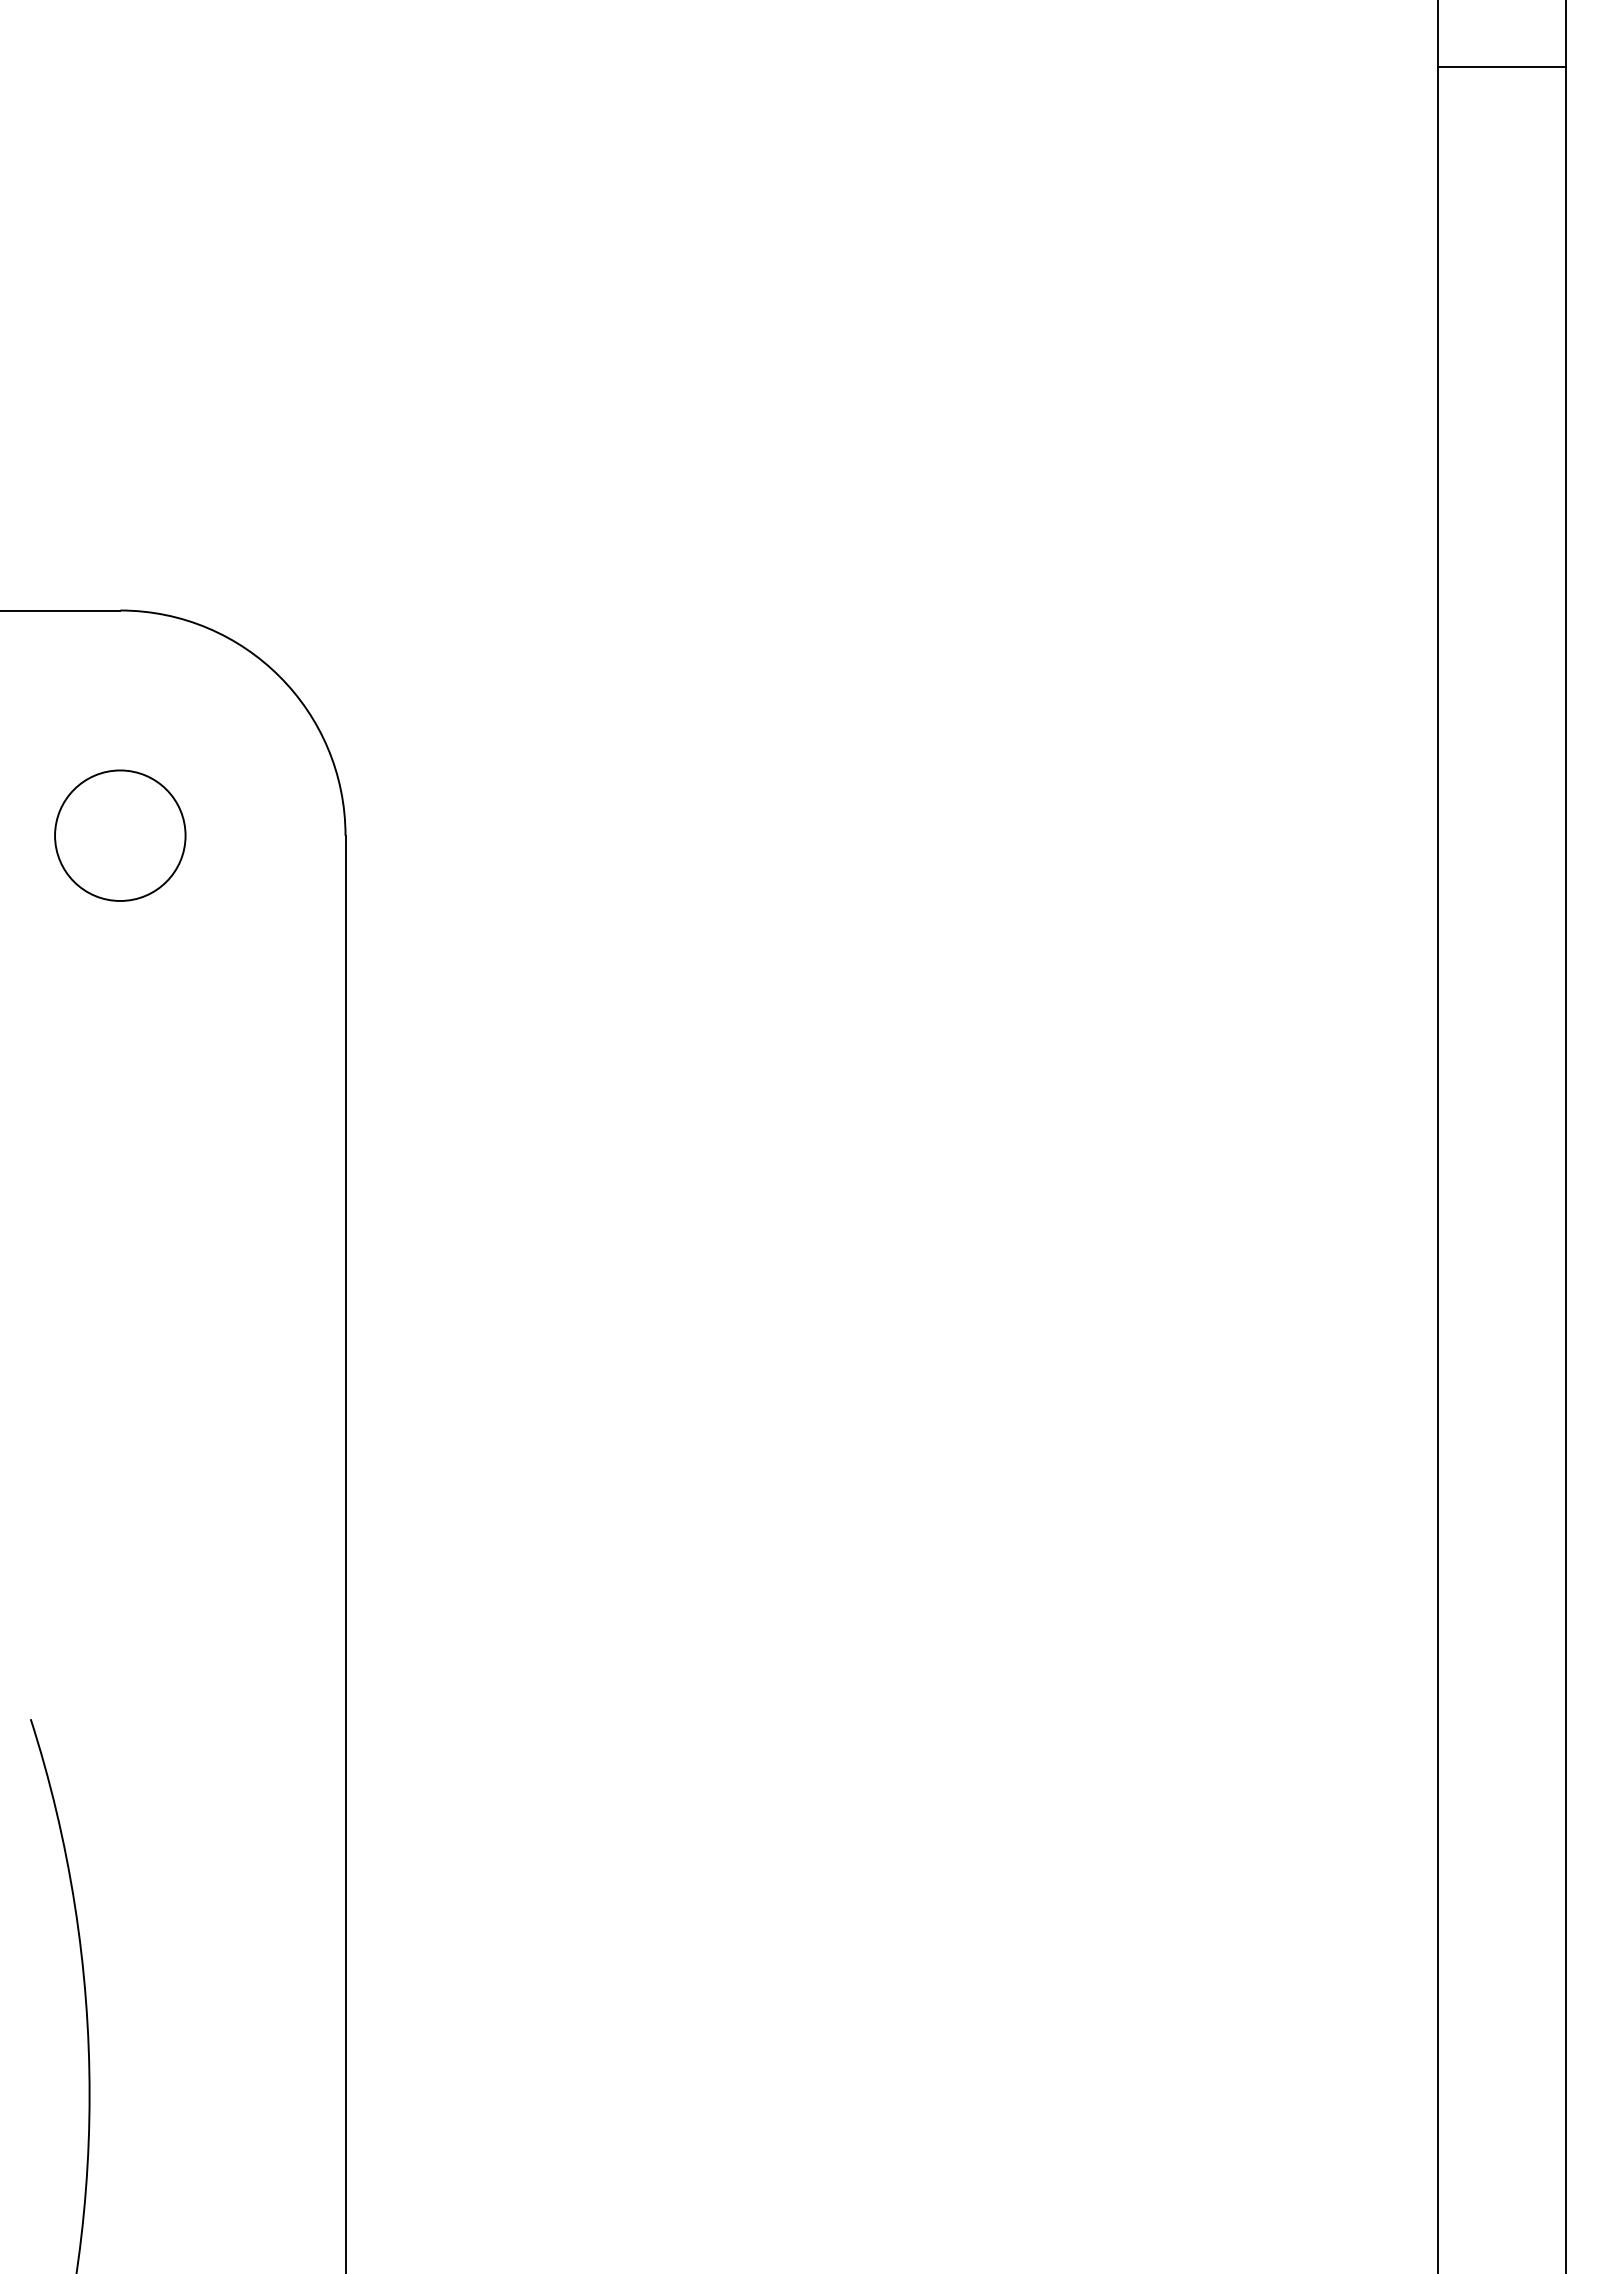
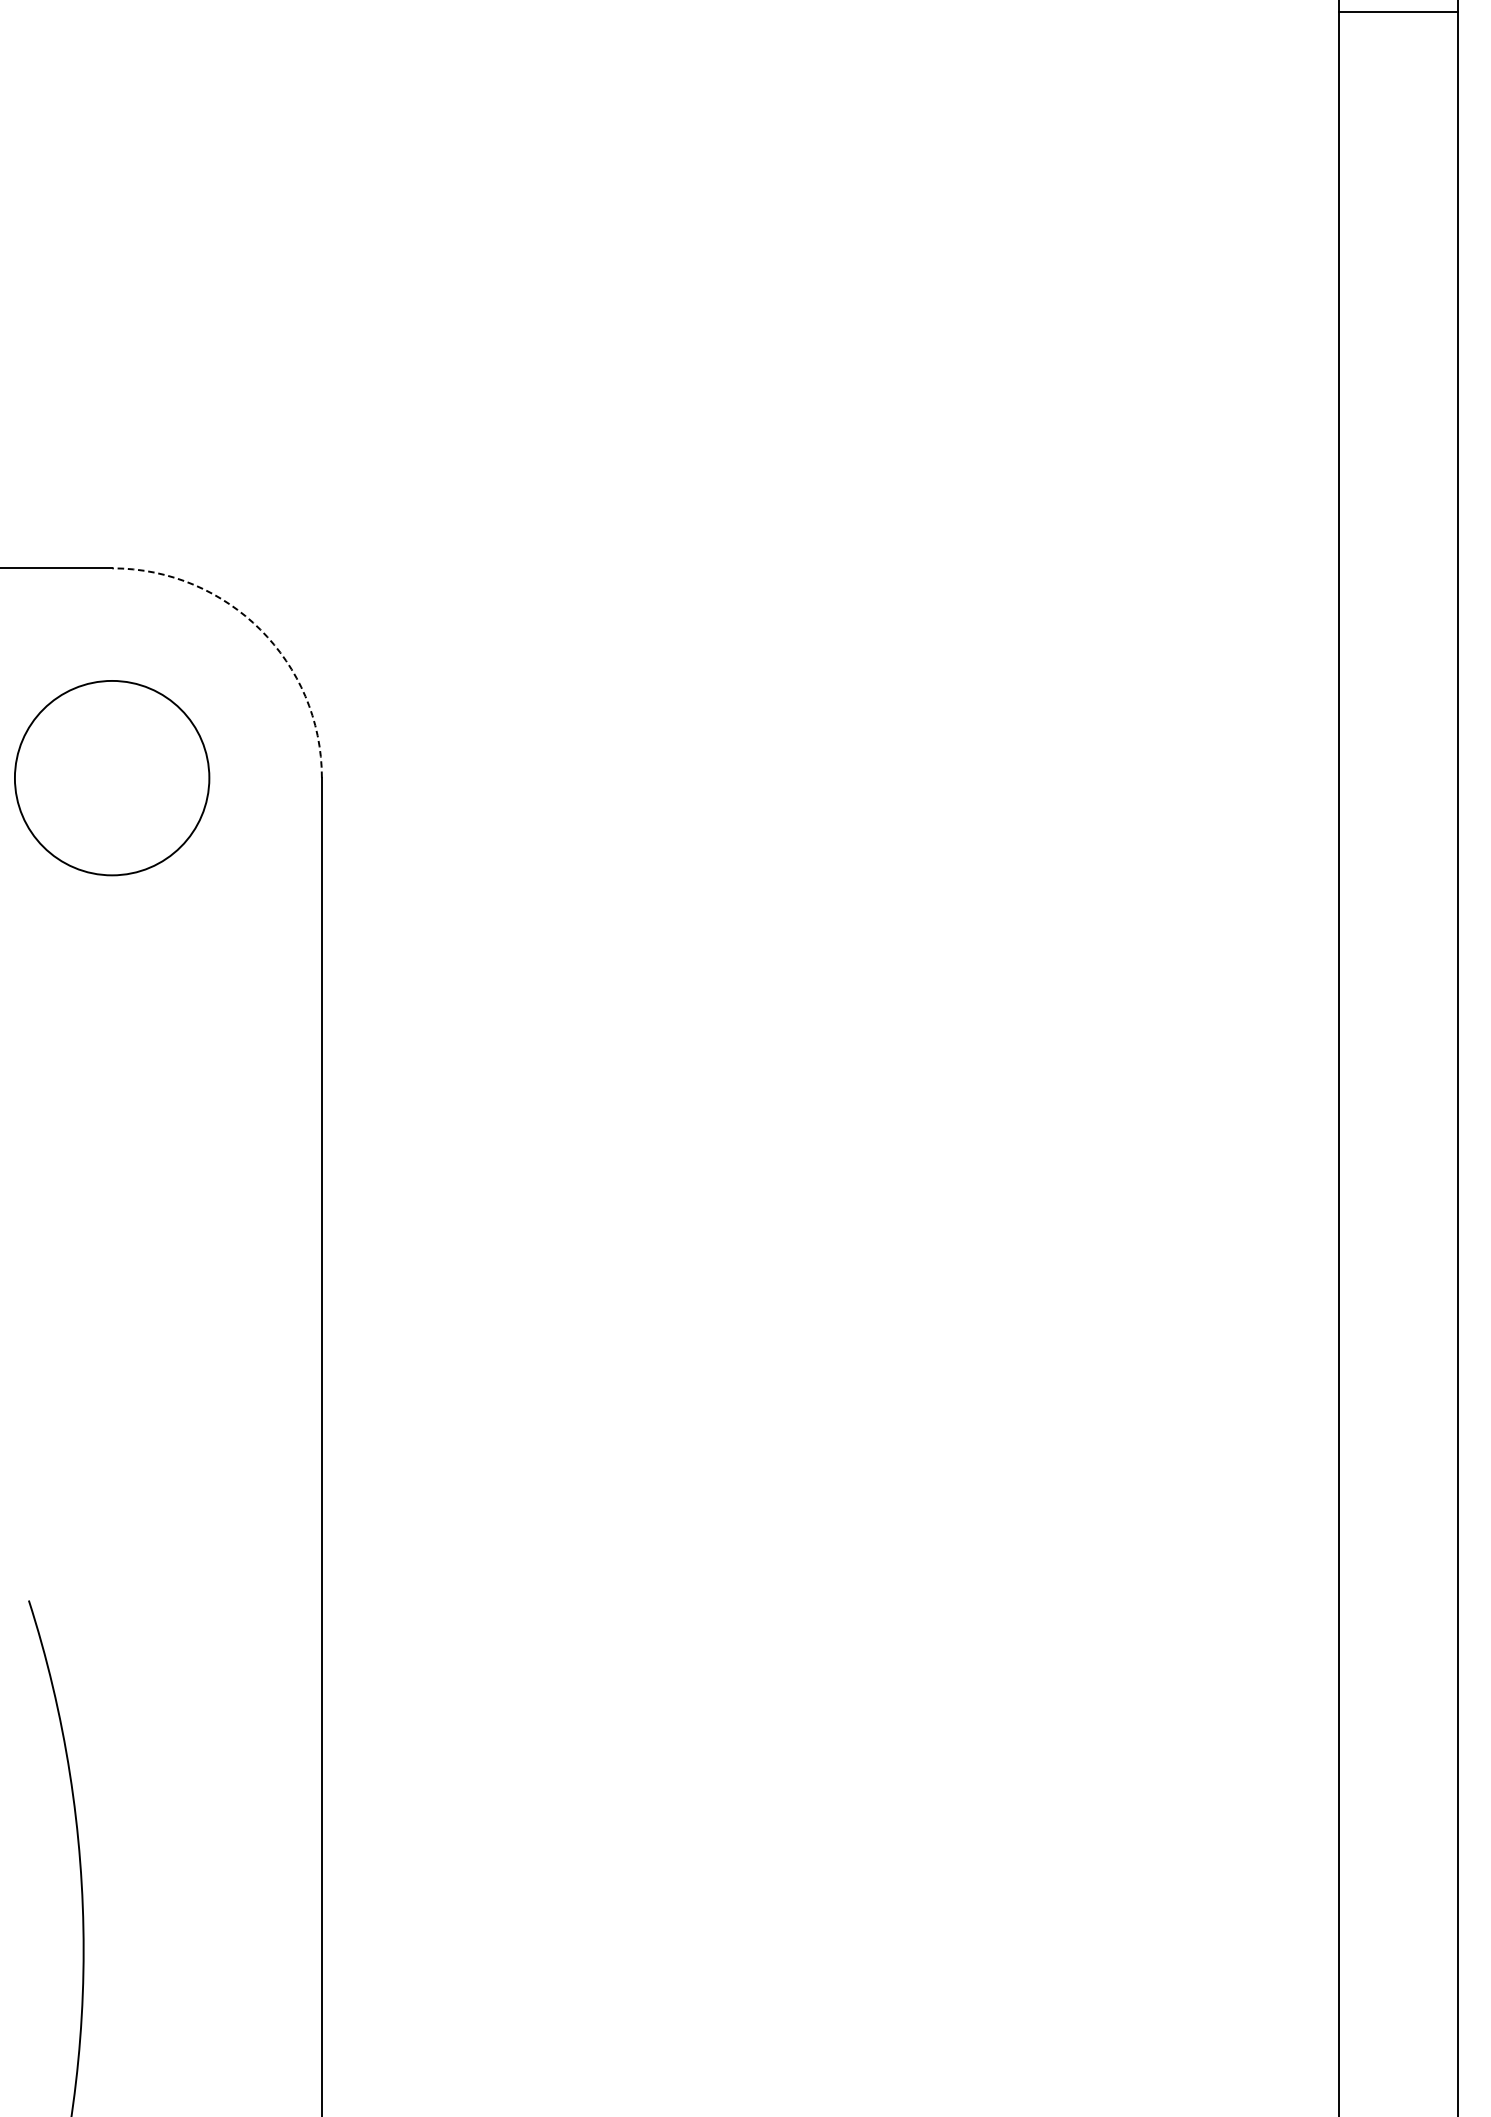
line: (1502, 66) -> (1399, 11), moved
arc: (279, 676) -> (260, 629), solid -> dashed
circle: (120, 835) -> (112, 777), size x1.6

